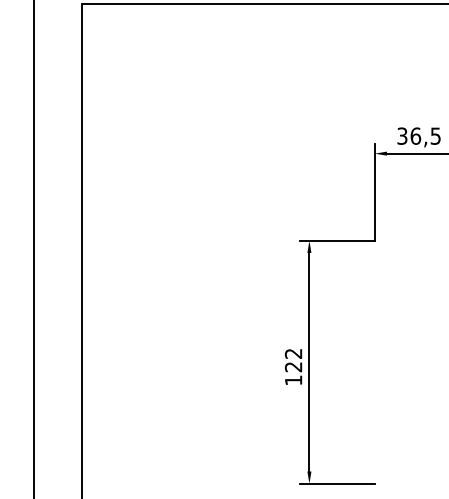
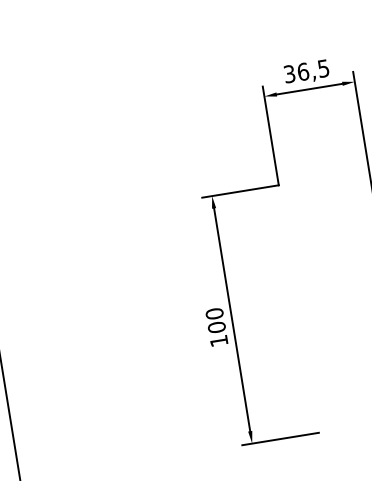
text: (293, 360) -> (215, 320), 122 -> 100

